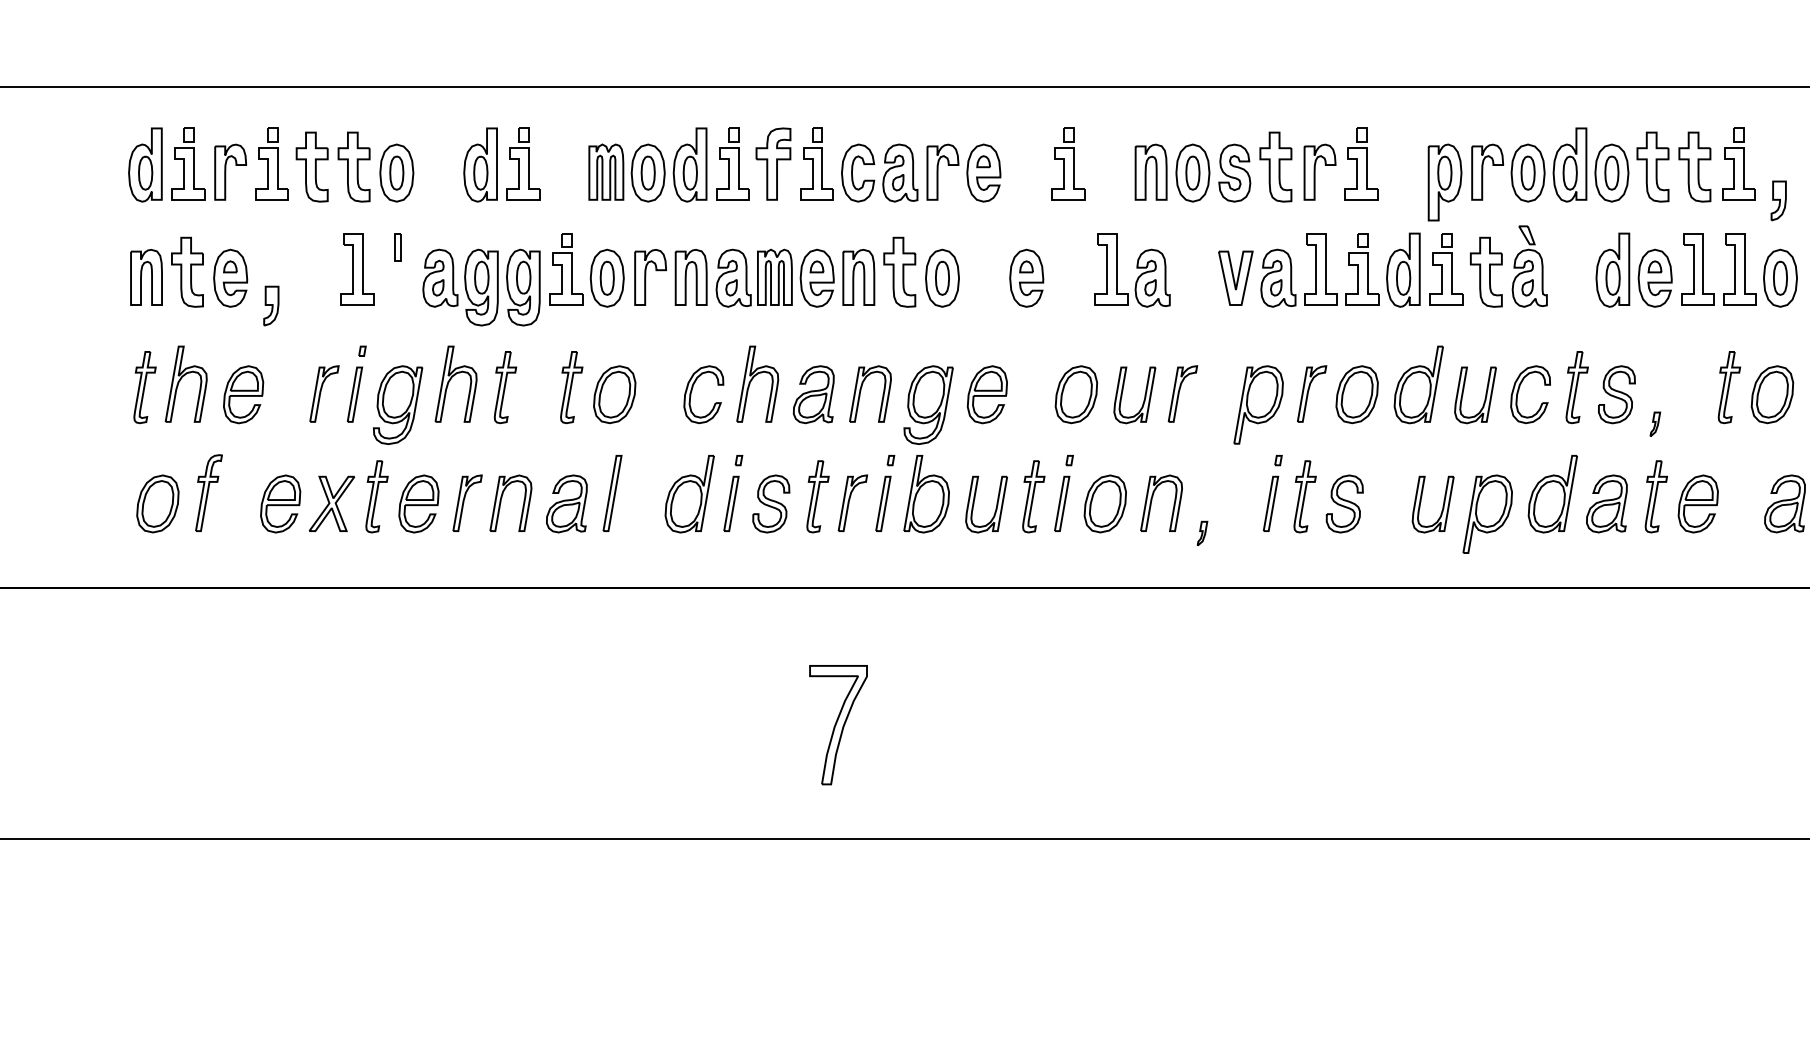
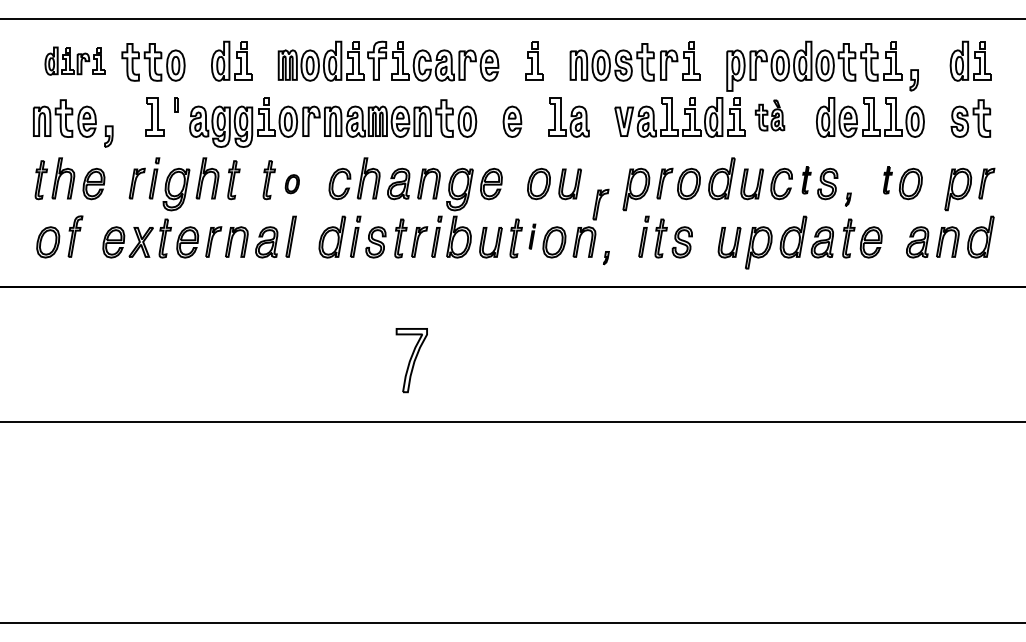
part: (207, 163) -> (74, 60), size x0.7
part: (1507, 266) -> (769, 115), size x0.7
part: (1577, 388) -> (806, 180), size x0.7
part: (1728, 388) -> (887, 180), size x0.7
part: (1182, 393) -> (600, 204), moved
part: (615, 395) -> (292, 184), size x0.6
part: (1064, 492) -> (532, 236), size x0.6

